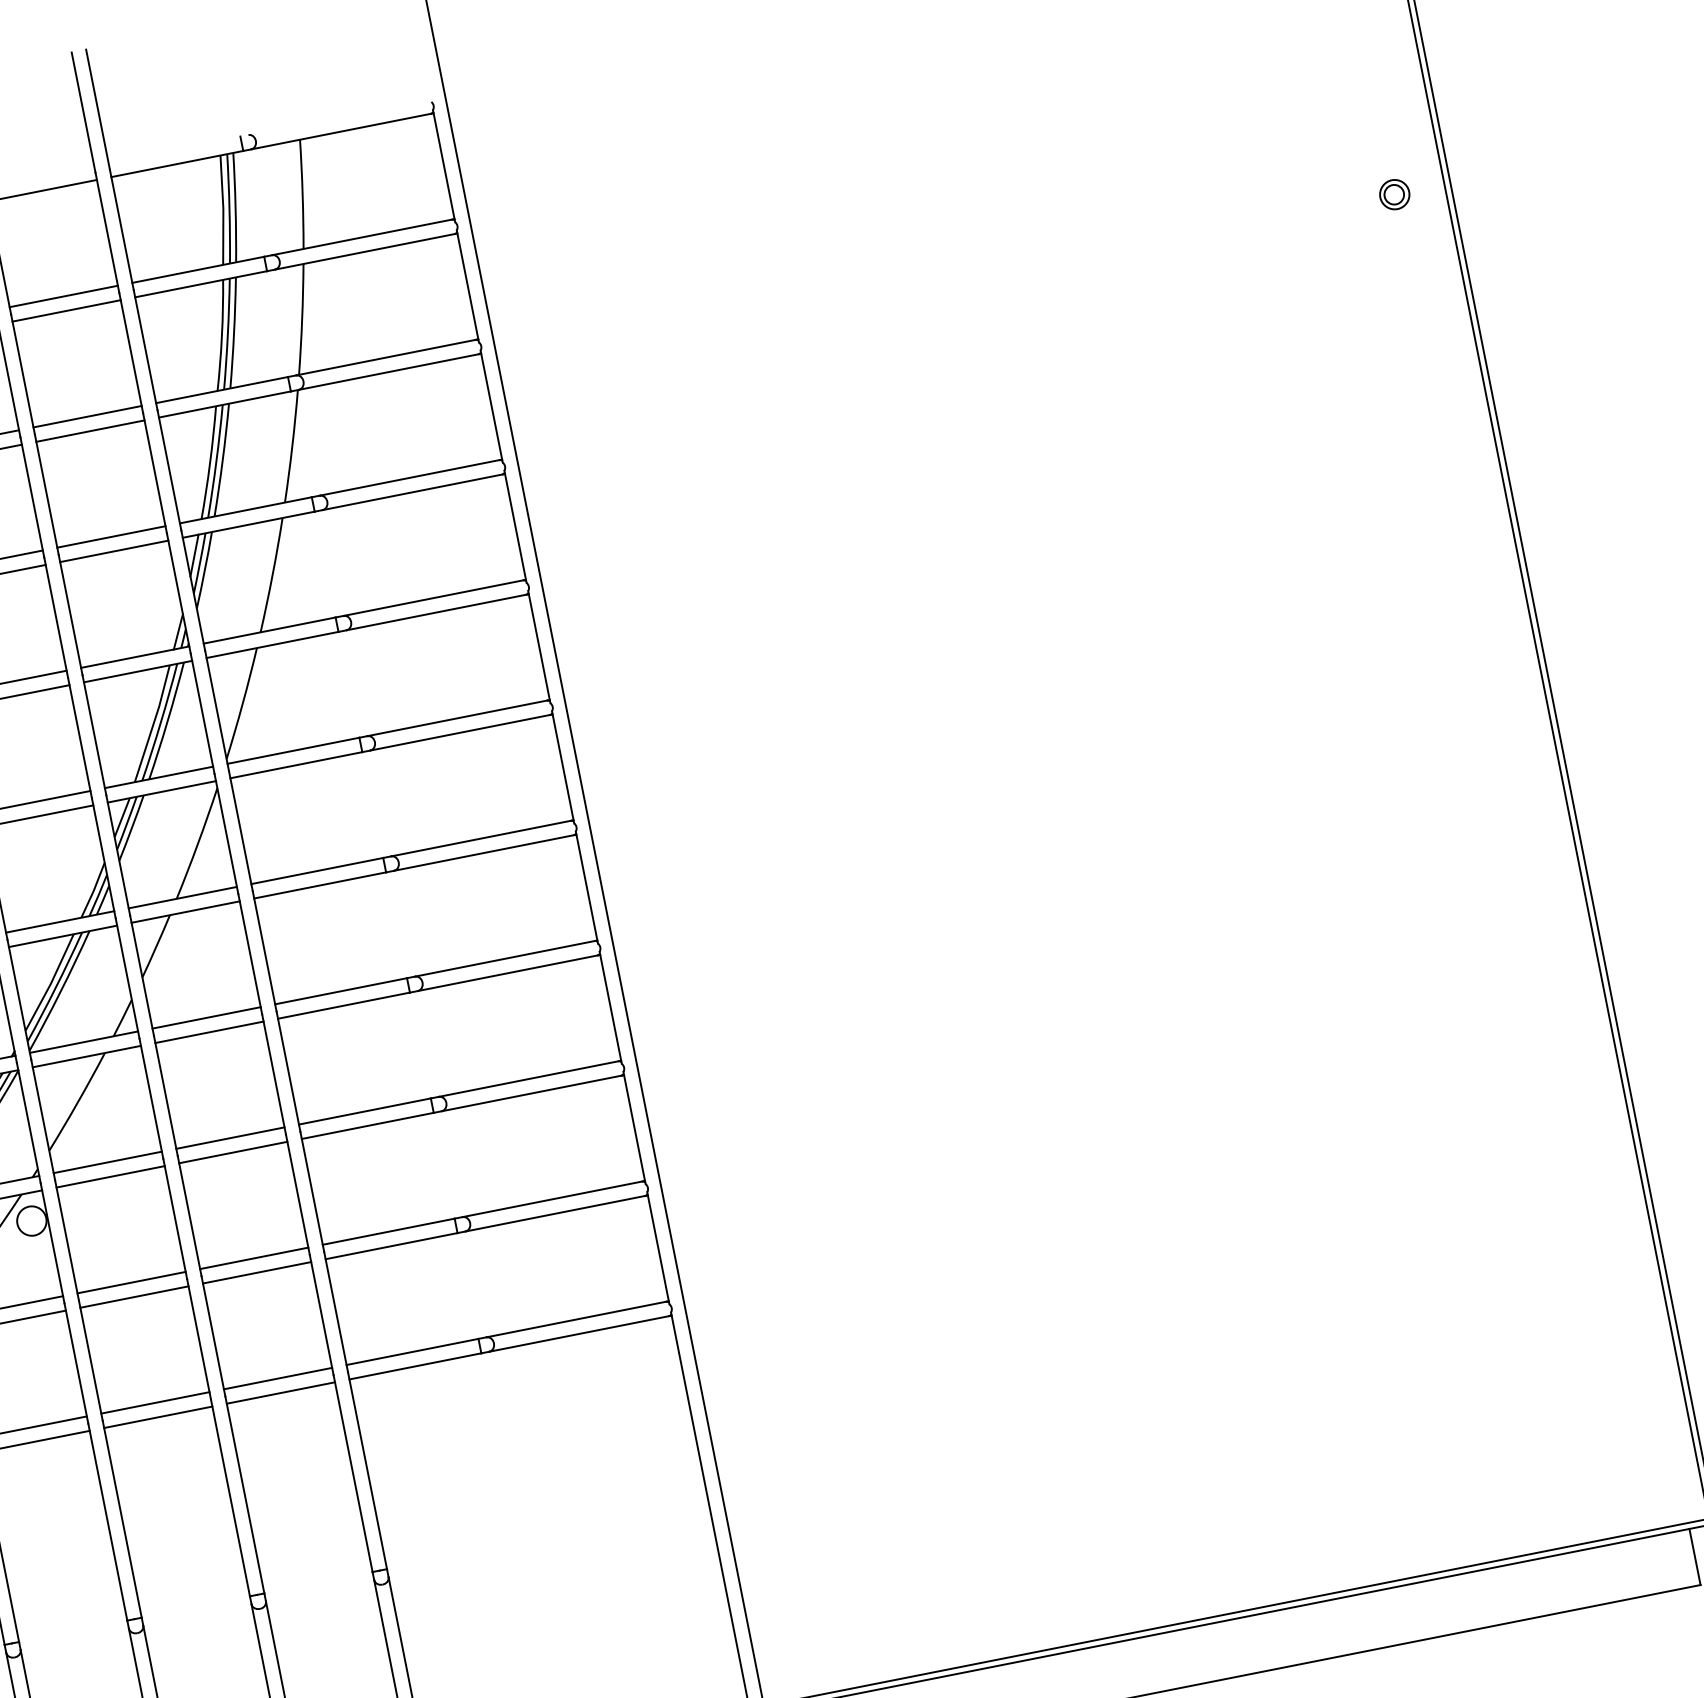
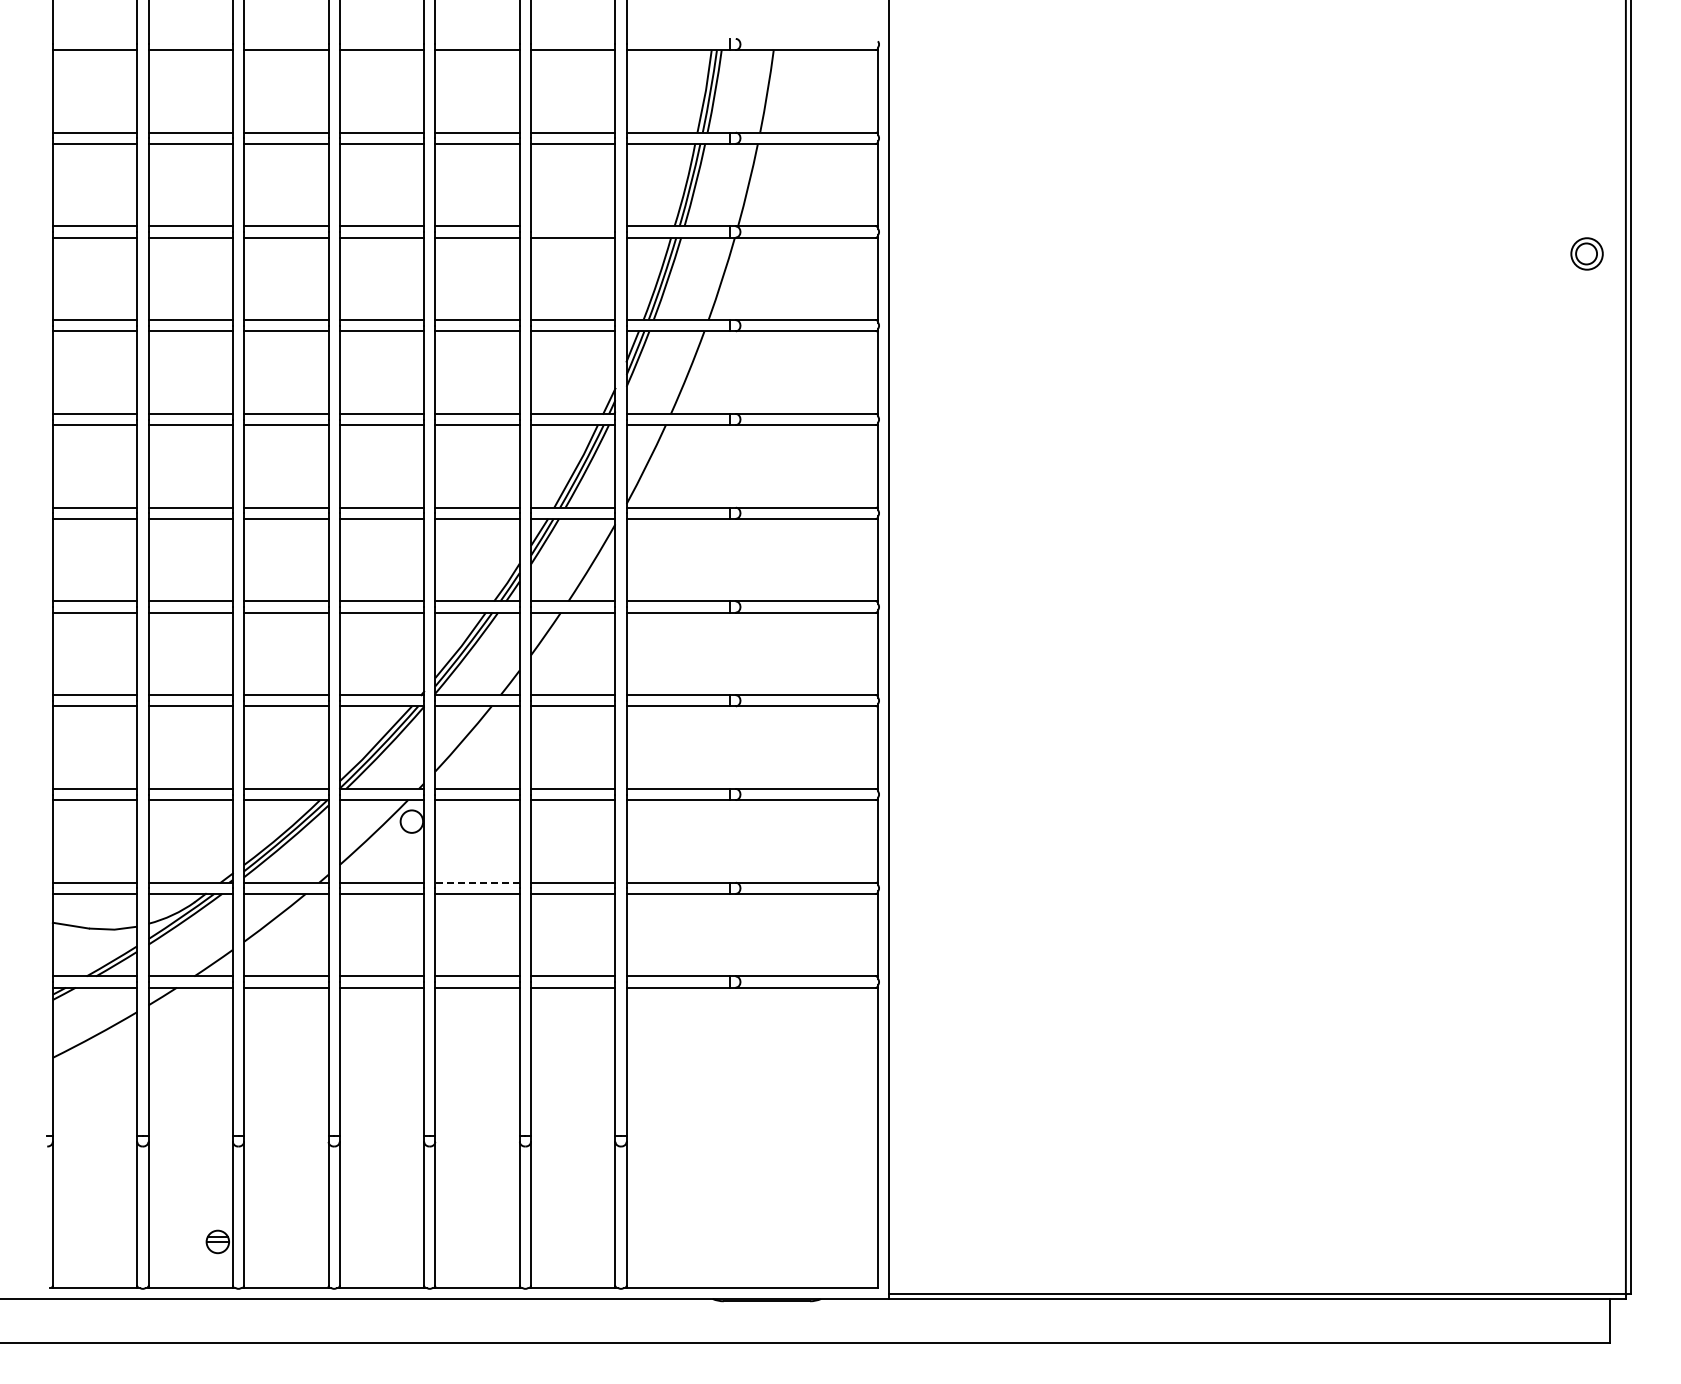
part: (1393, 194) -> (1586, 253), size x1.4
line: (87, 416) -> (573, 226), removed
line: (131, 1282) -> (477, 882), solid -> dashed

